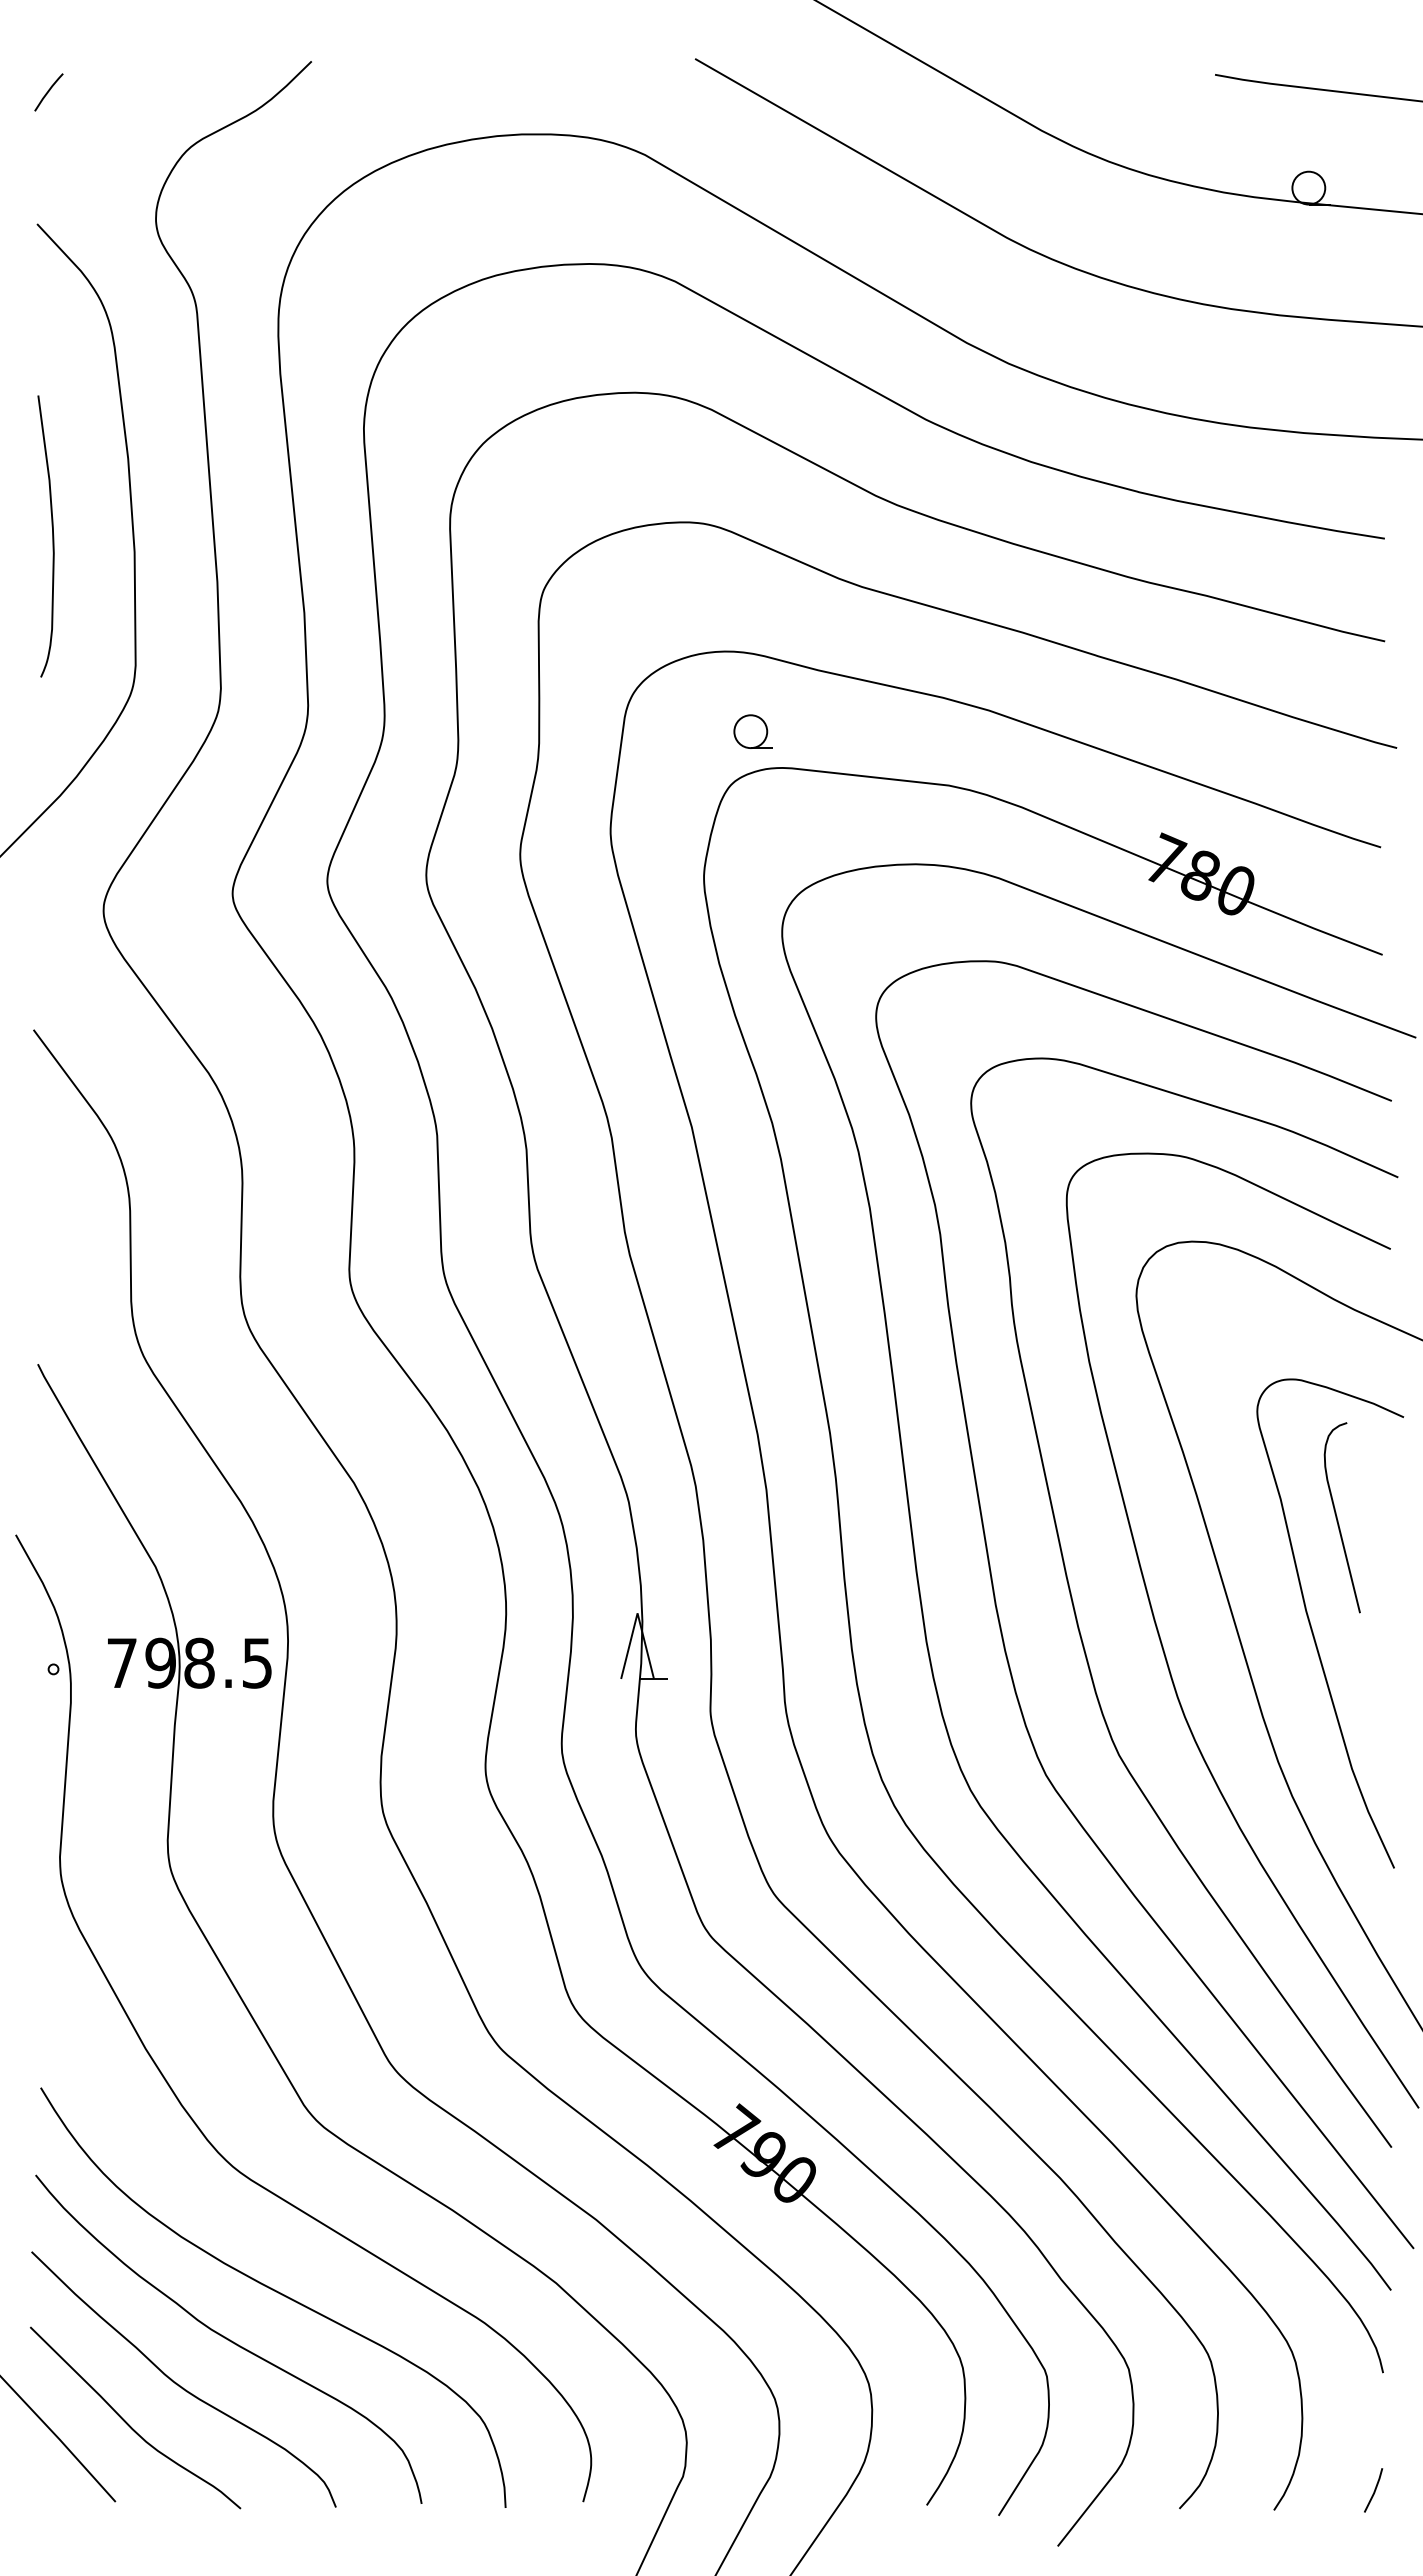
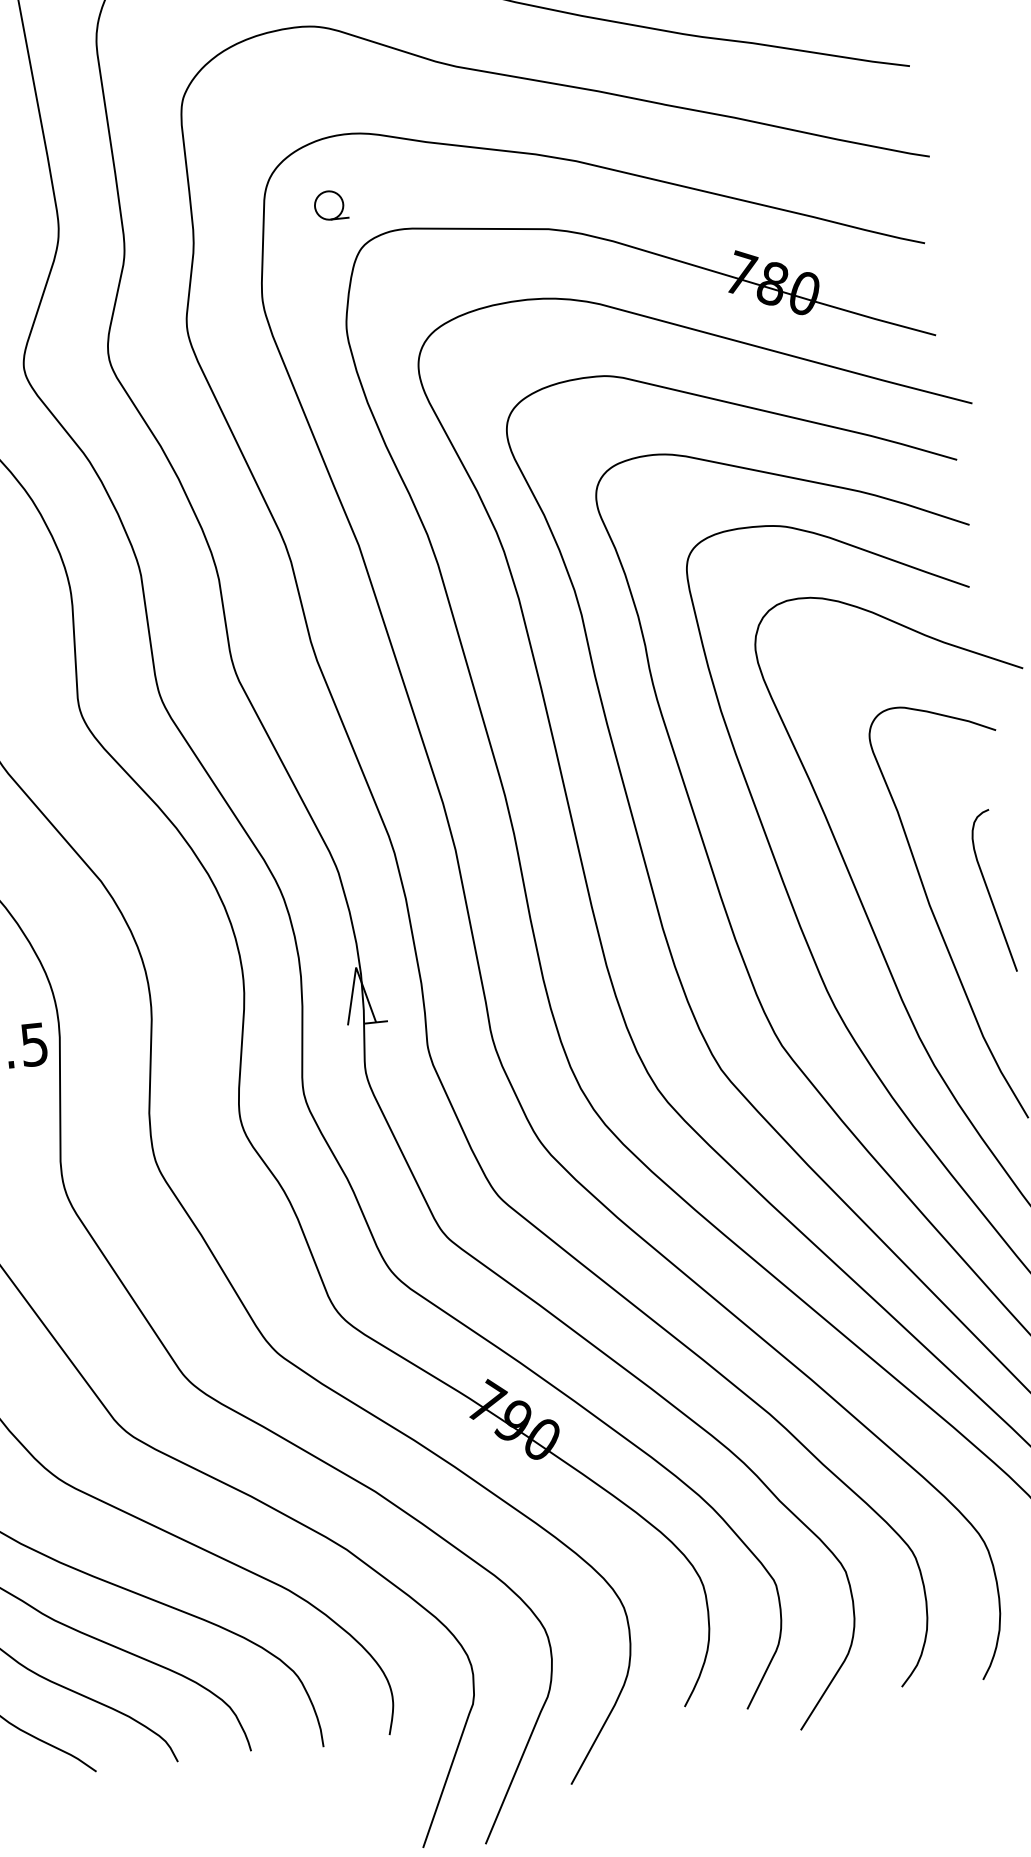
part: (752, 731) -> (330, 205), moved
curve: (1337, 1517) -> (989, 891), moved

